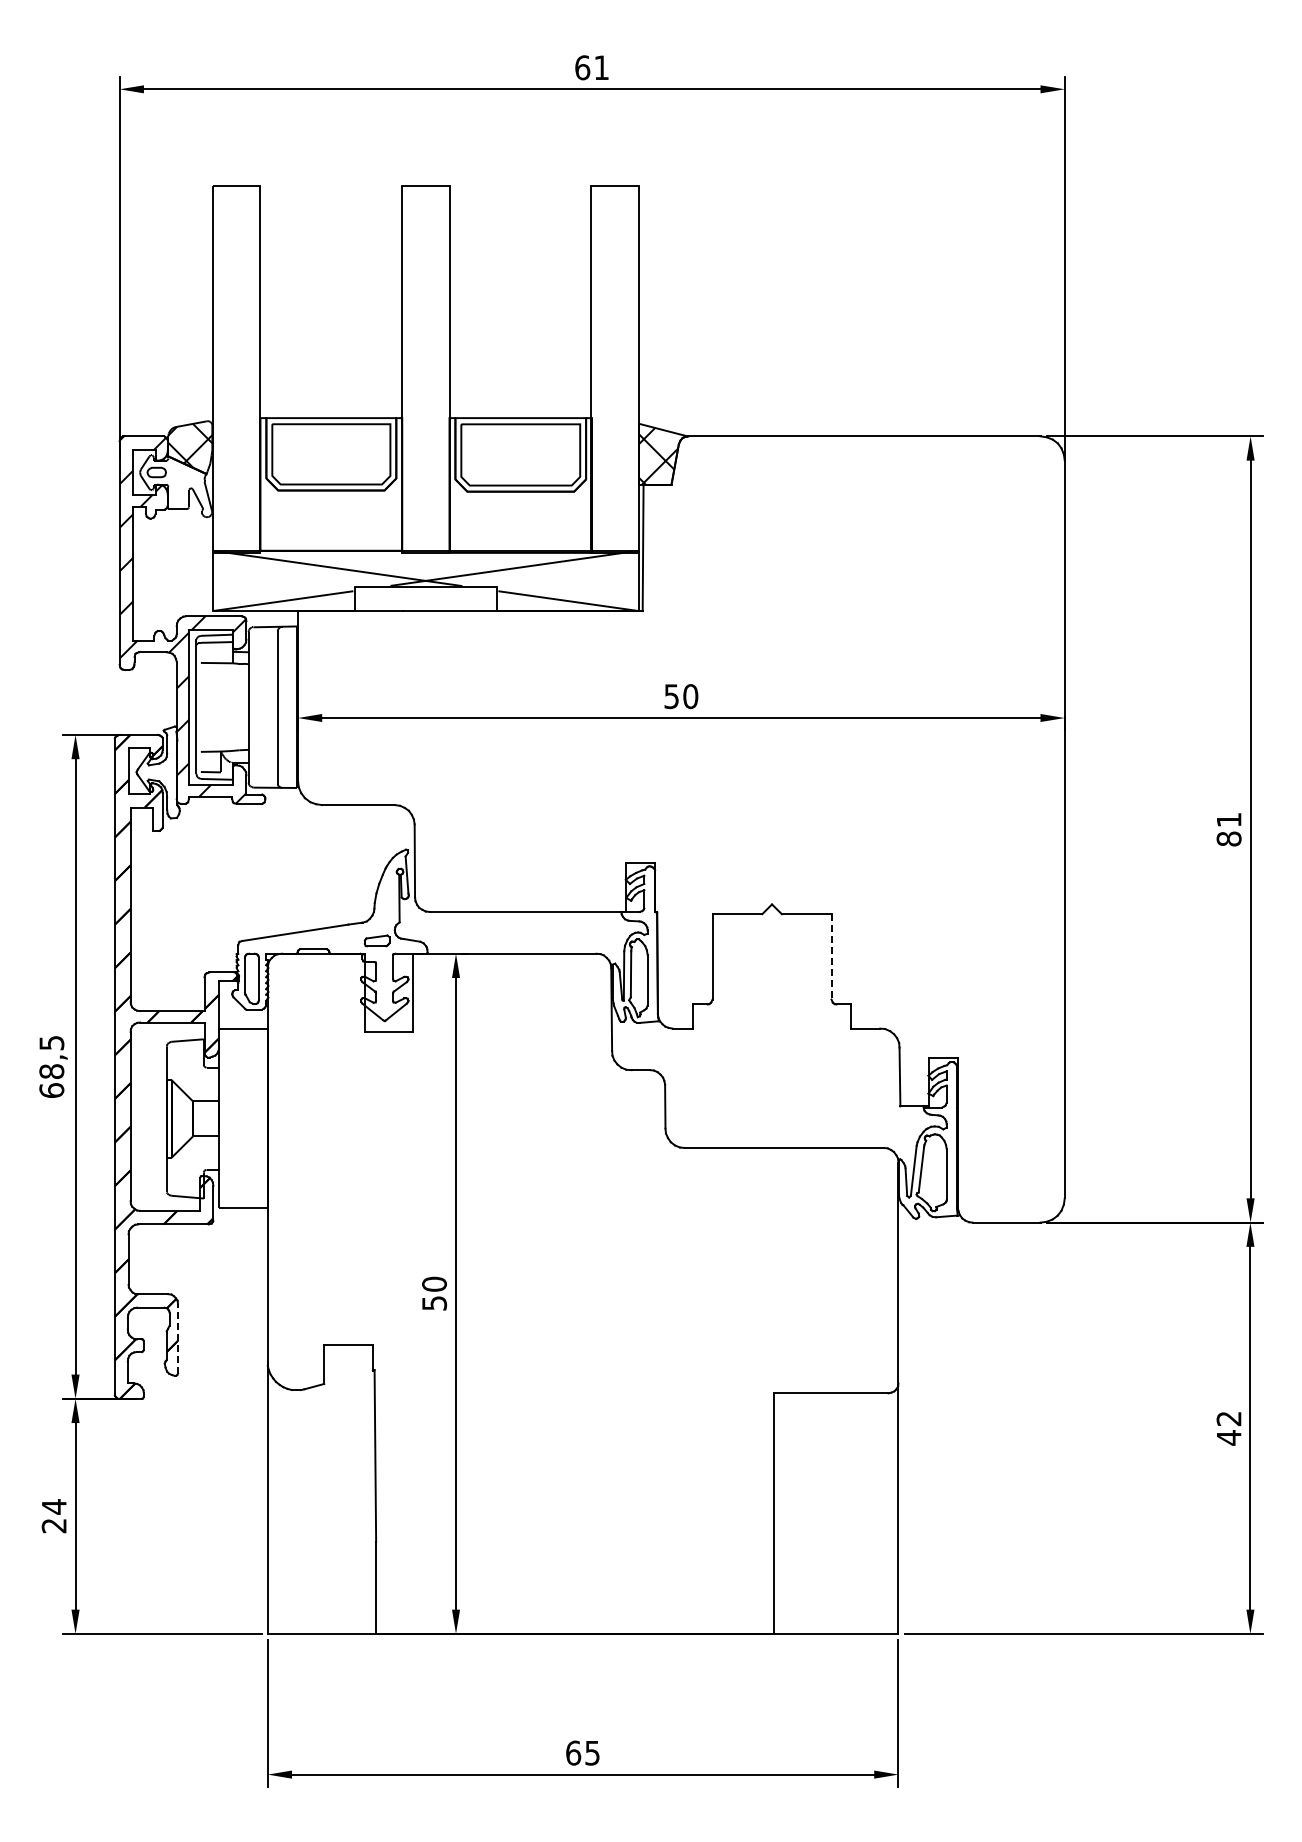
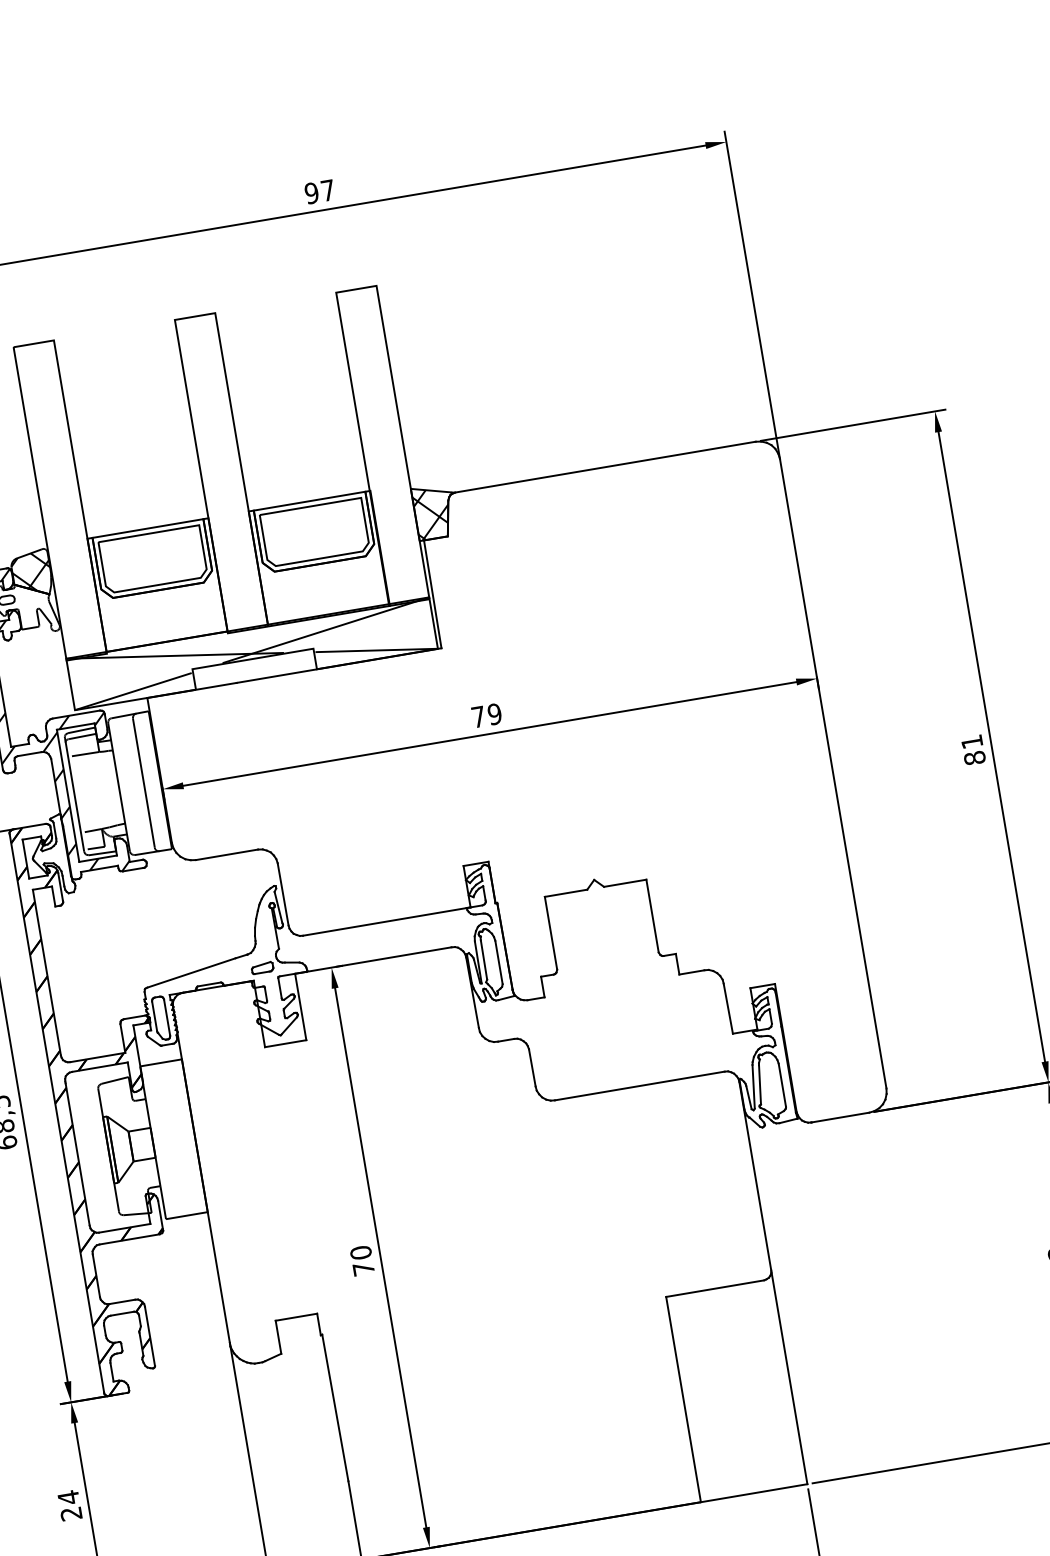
text: (591, 67) -> (319, 191), 61 -> 97
text: (681, 696) -> (486, 715), 50 -> 79
line: (831, 956) -> (652, 915), dashed -> solid
text: (434, 1303) -> (363, 1269), 50 -> 70
line: (178, 1338) -> (150, 1336), dashed -> solid

